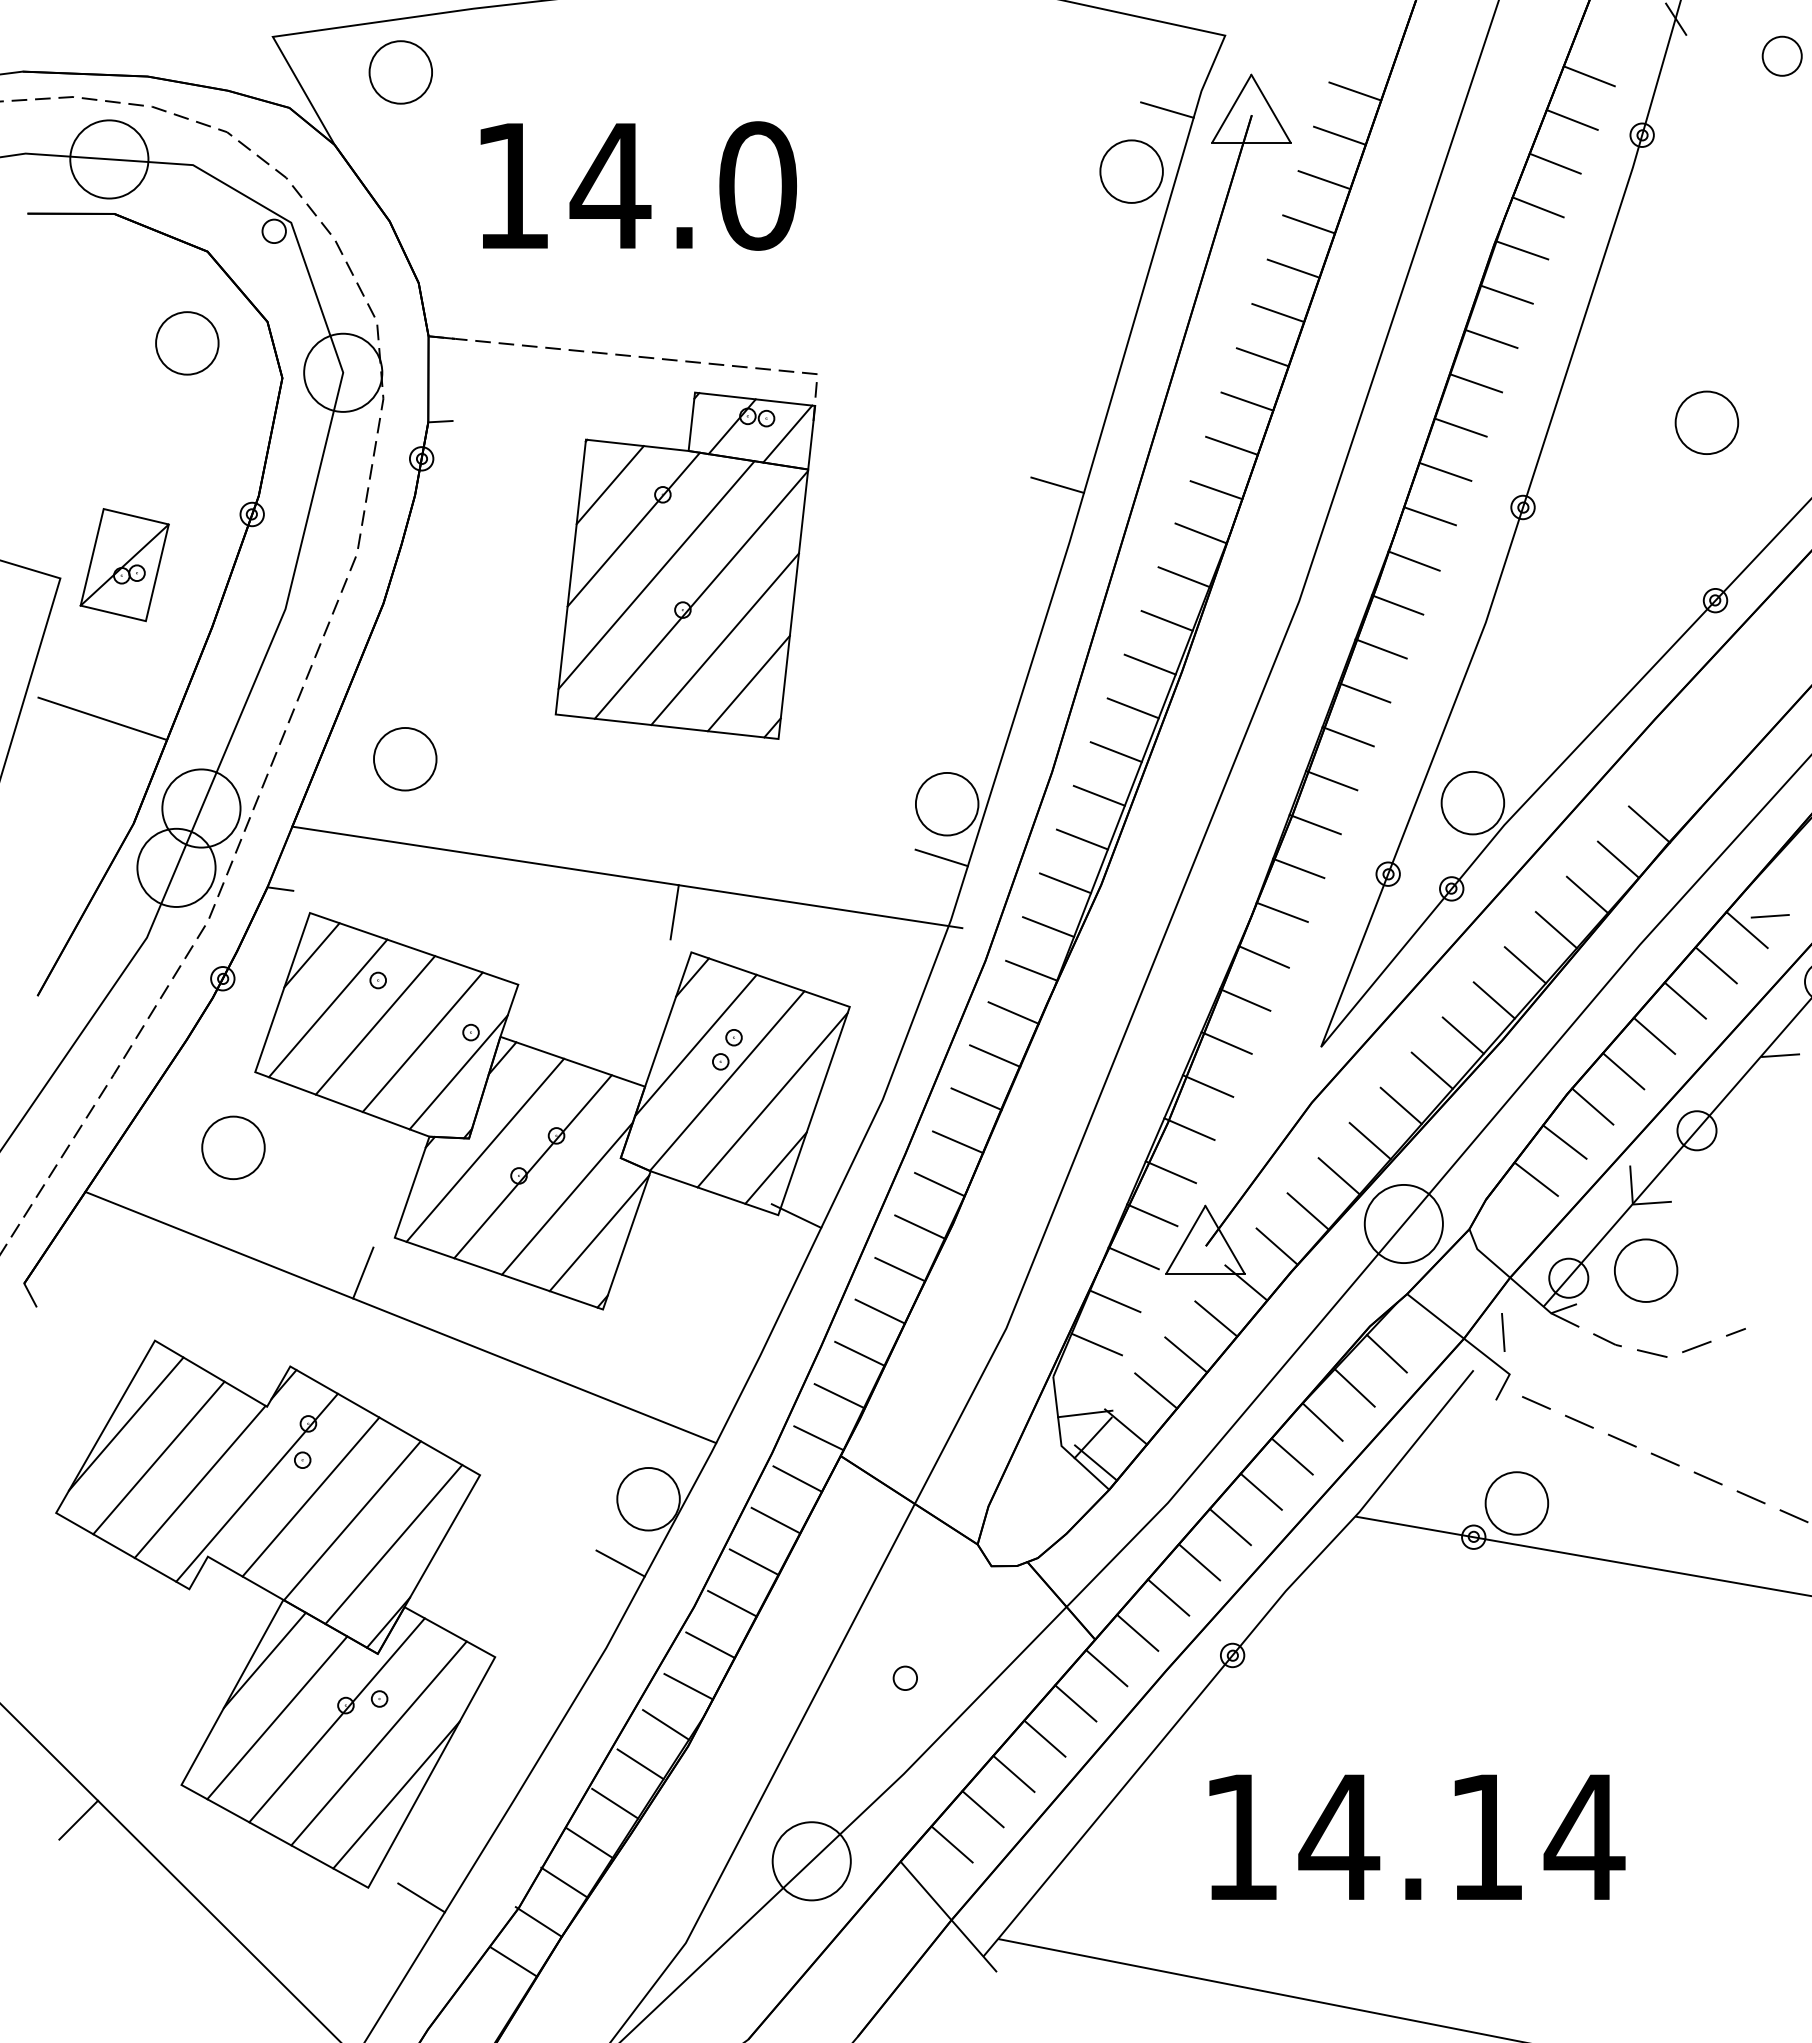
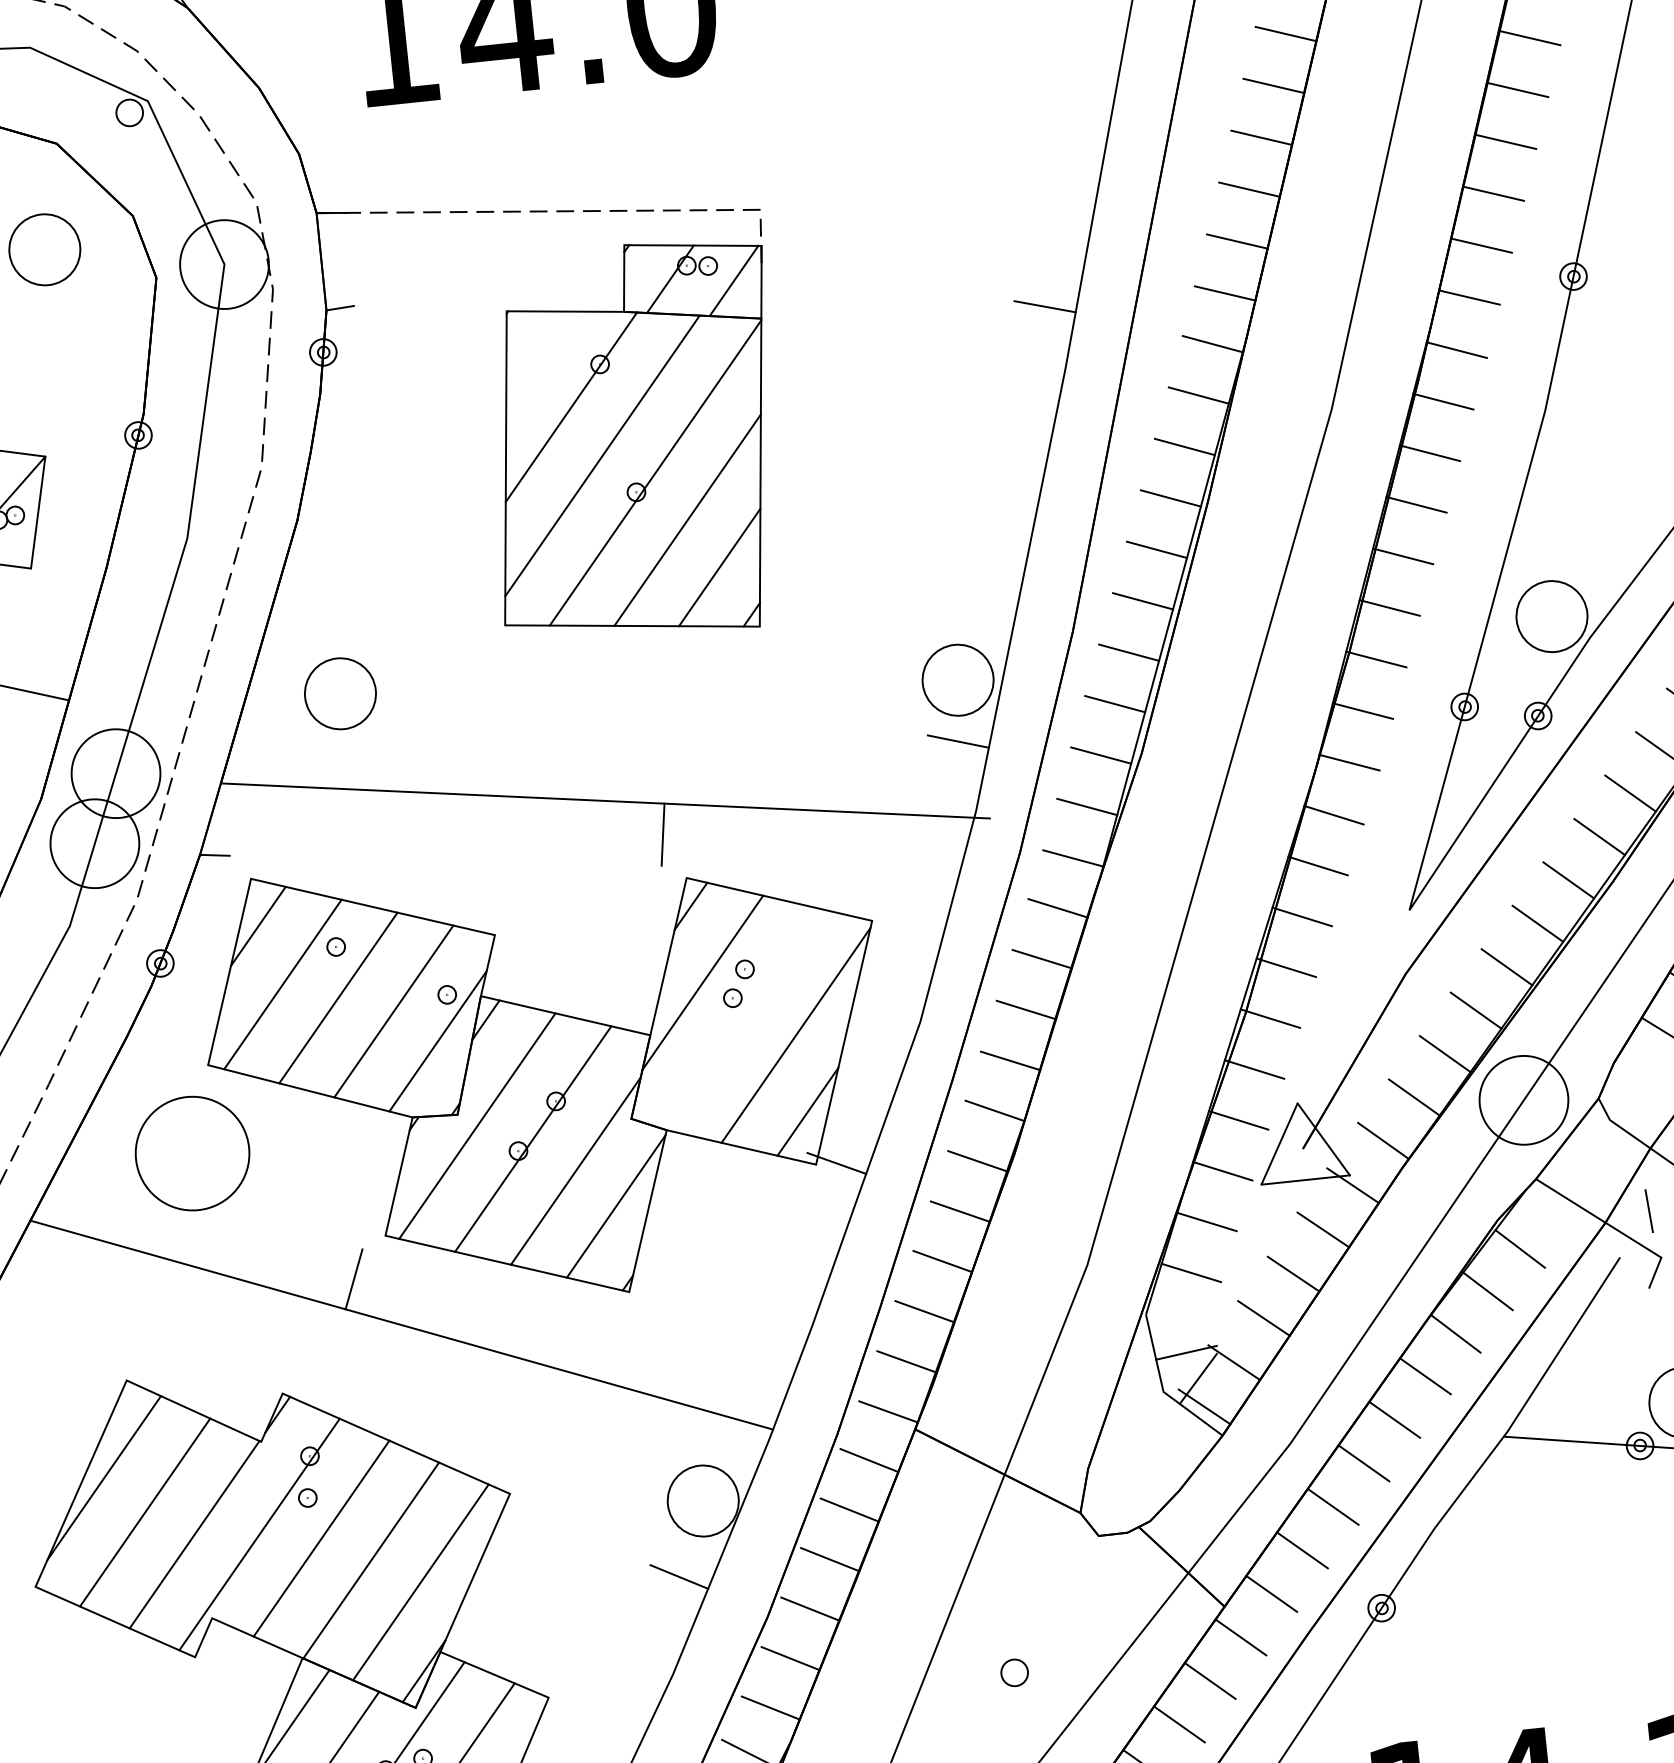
line: (609, 485) -> (538, 360), removed
line: (726, 1080) -> (741, 1018), removed
part: (233, 1147) -> (192, 1152), size x1.6

